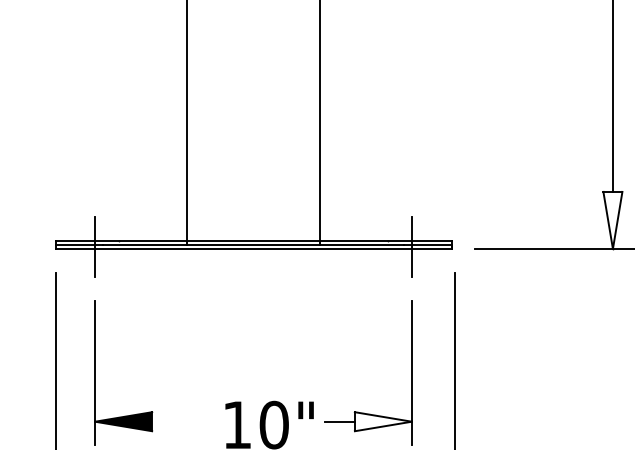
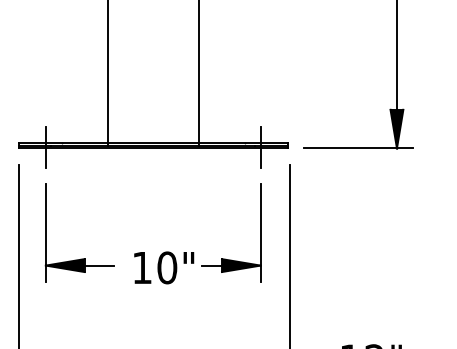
fill: (612, 219) -> (396, 128), added
line: (172, 421) -> (98, 265), added
fill: (382, 421) -> (240, 265), added

